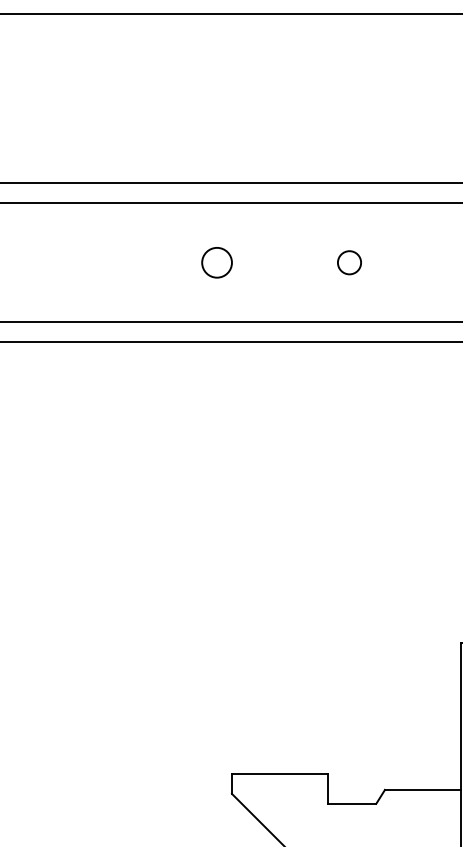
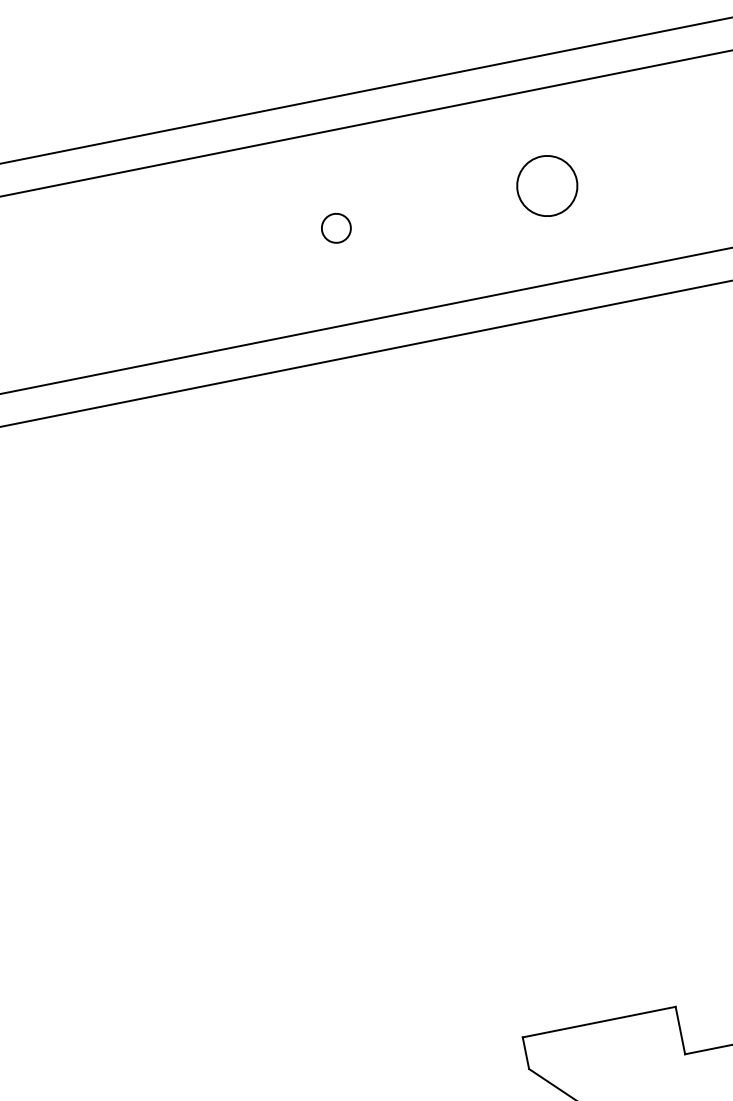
circle: (216, 262) -> (335, 227), size x0.6
circle: (349, 262) -> (547, 185), size x1.6

